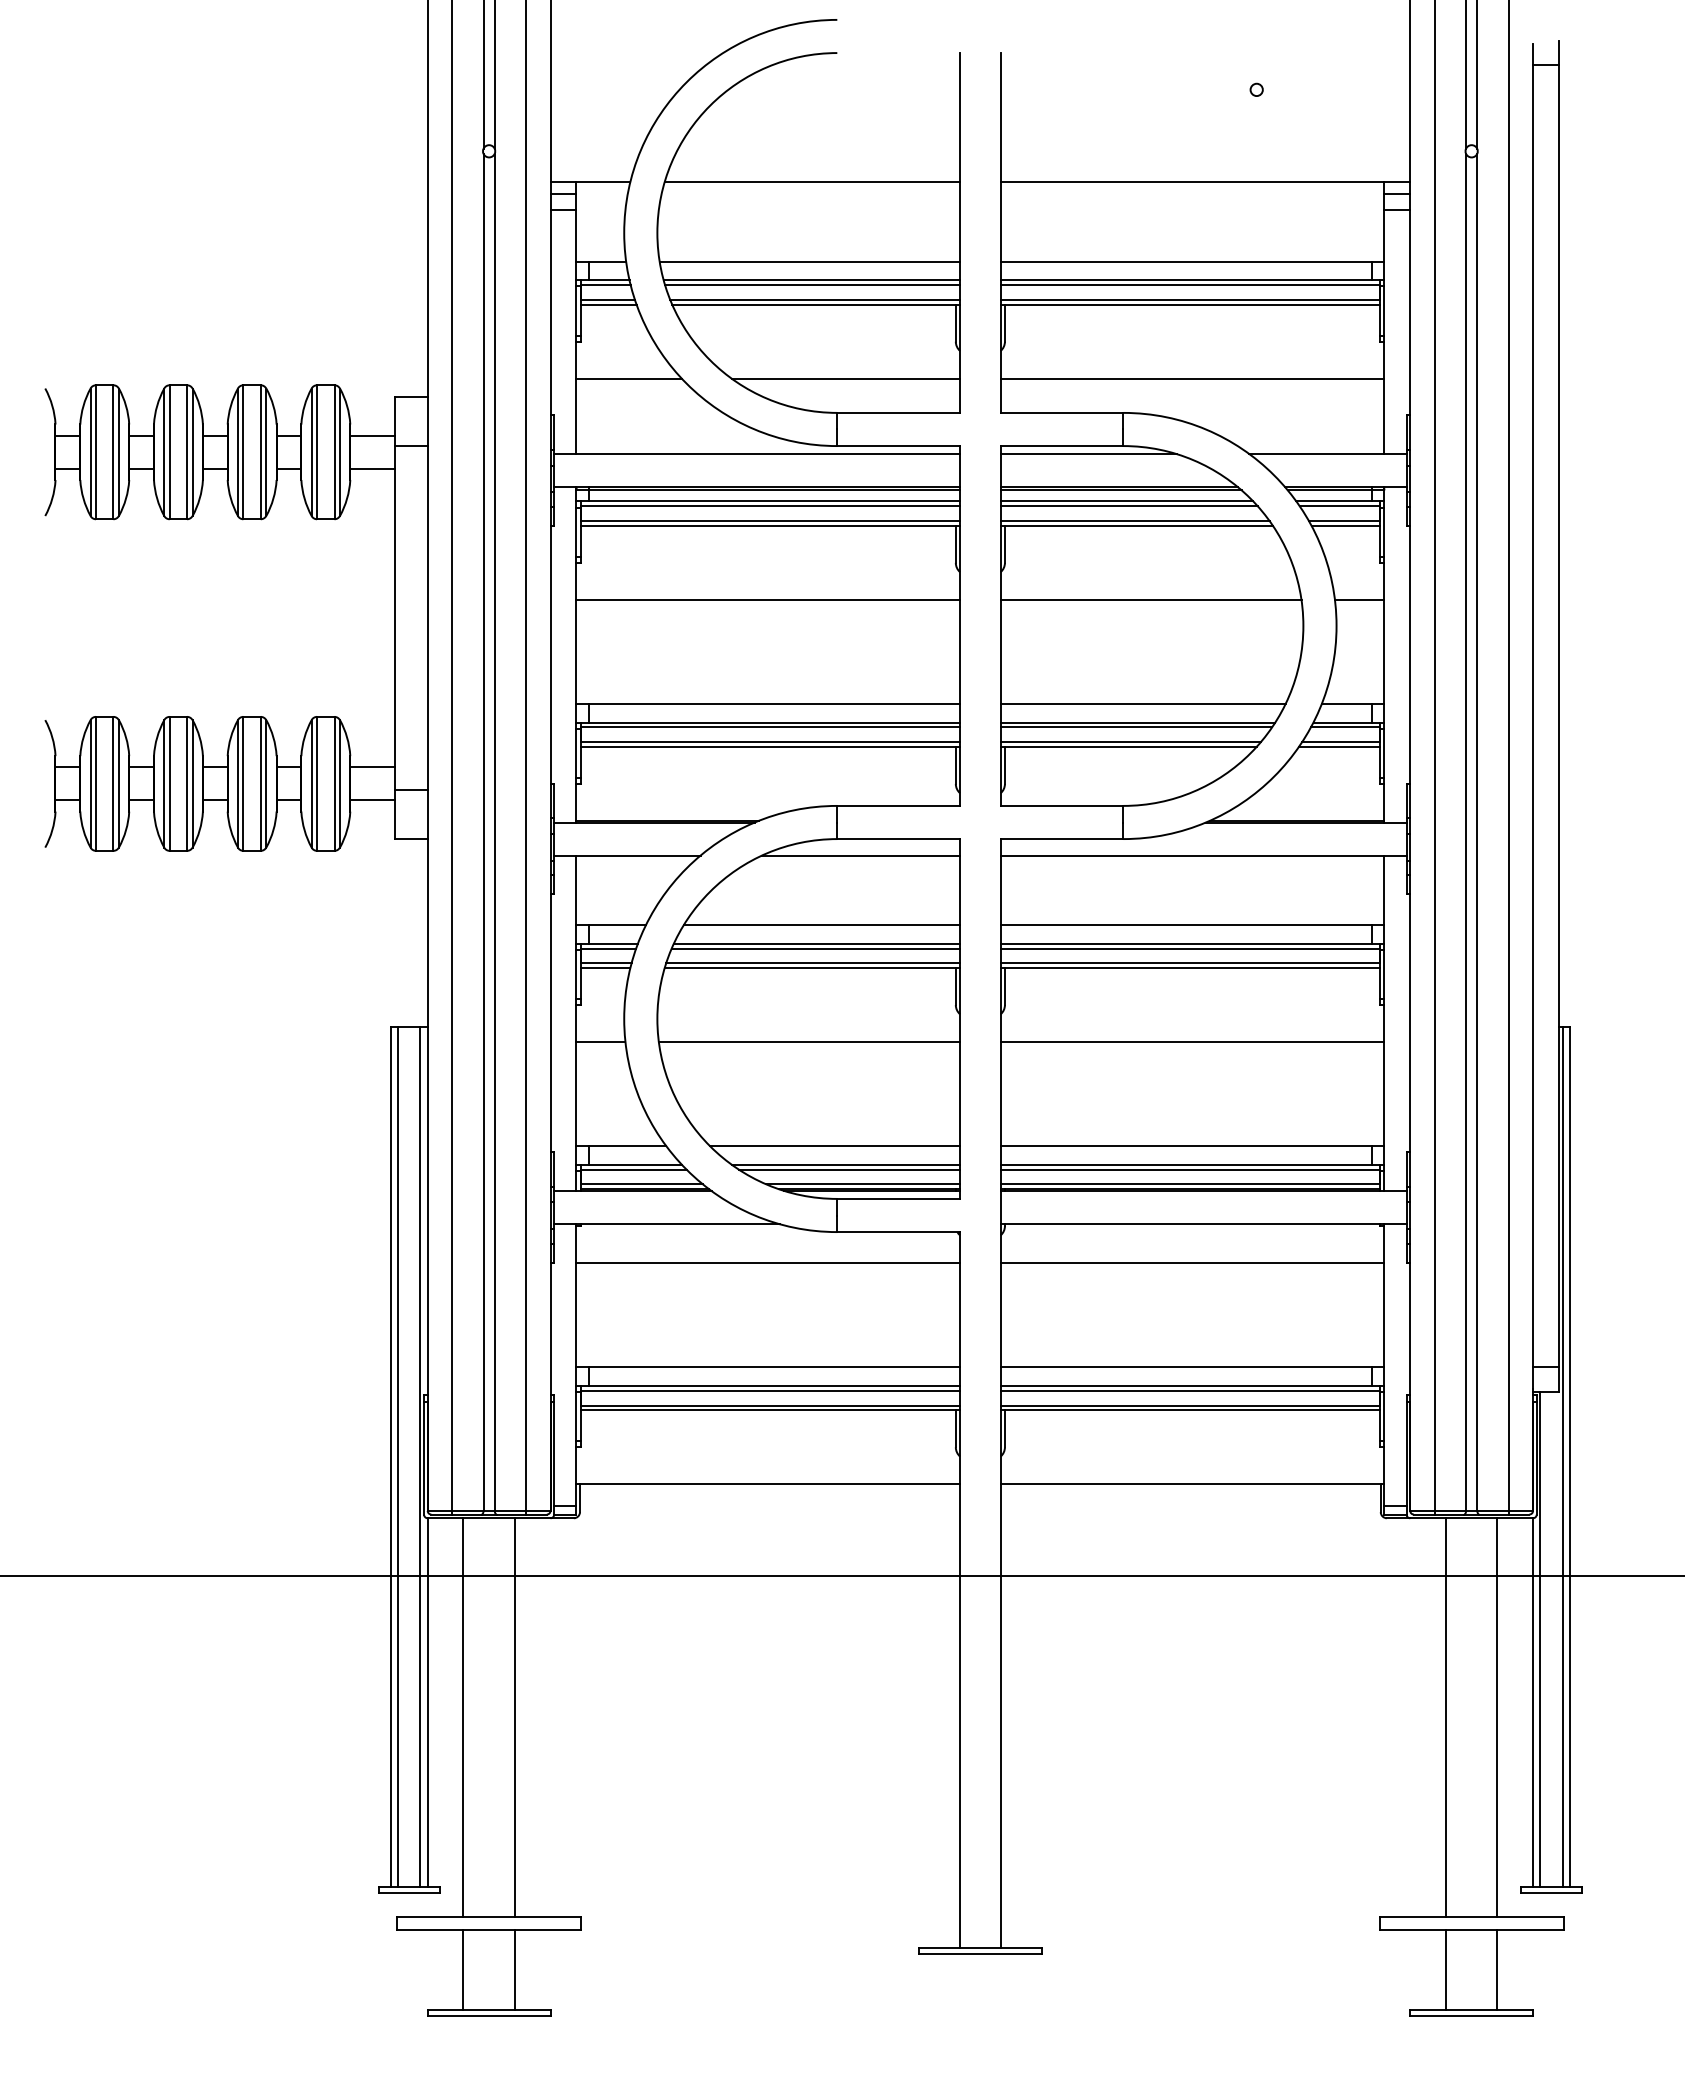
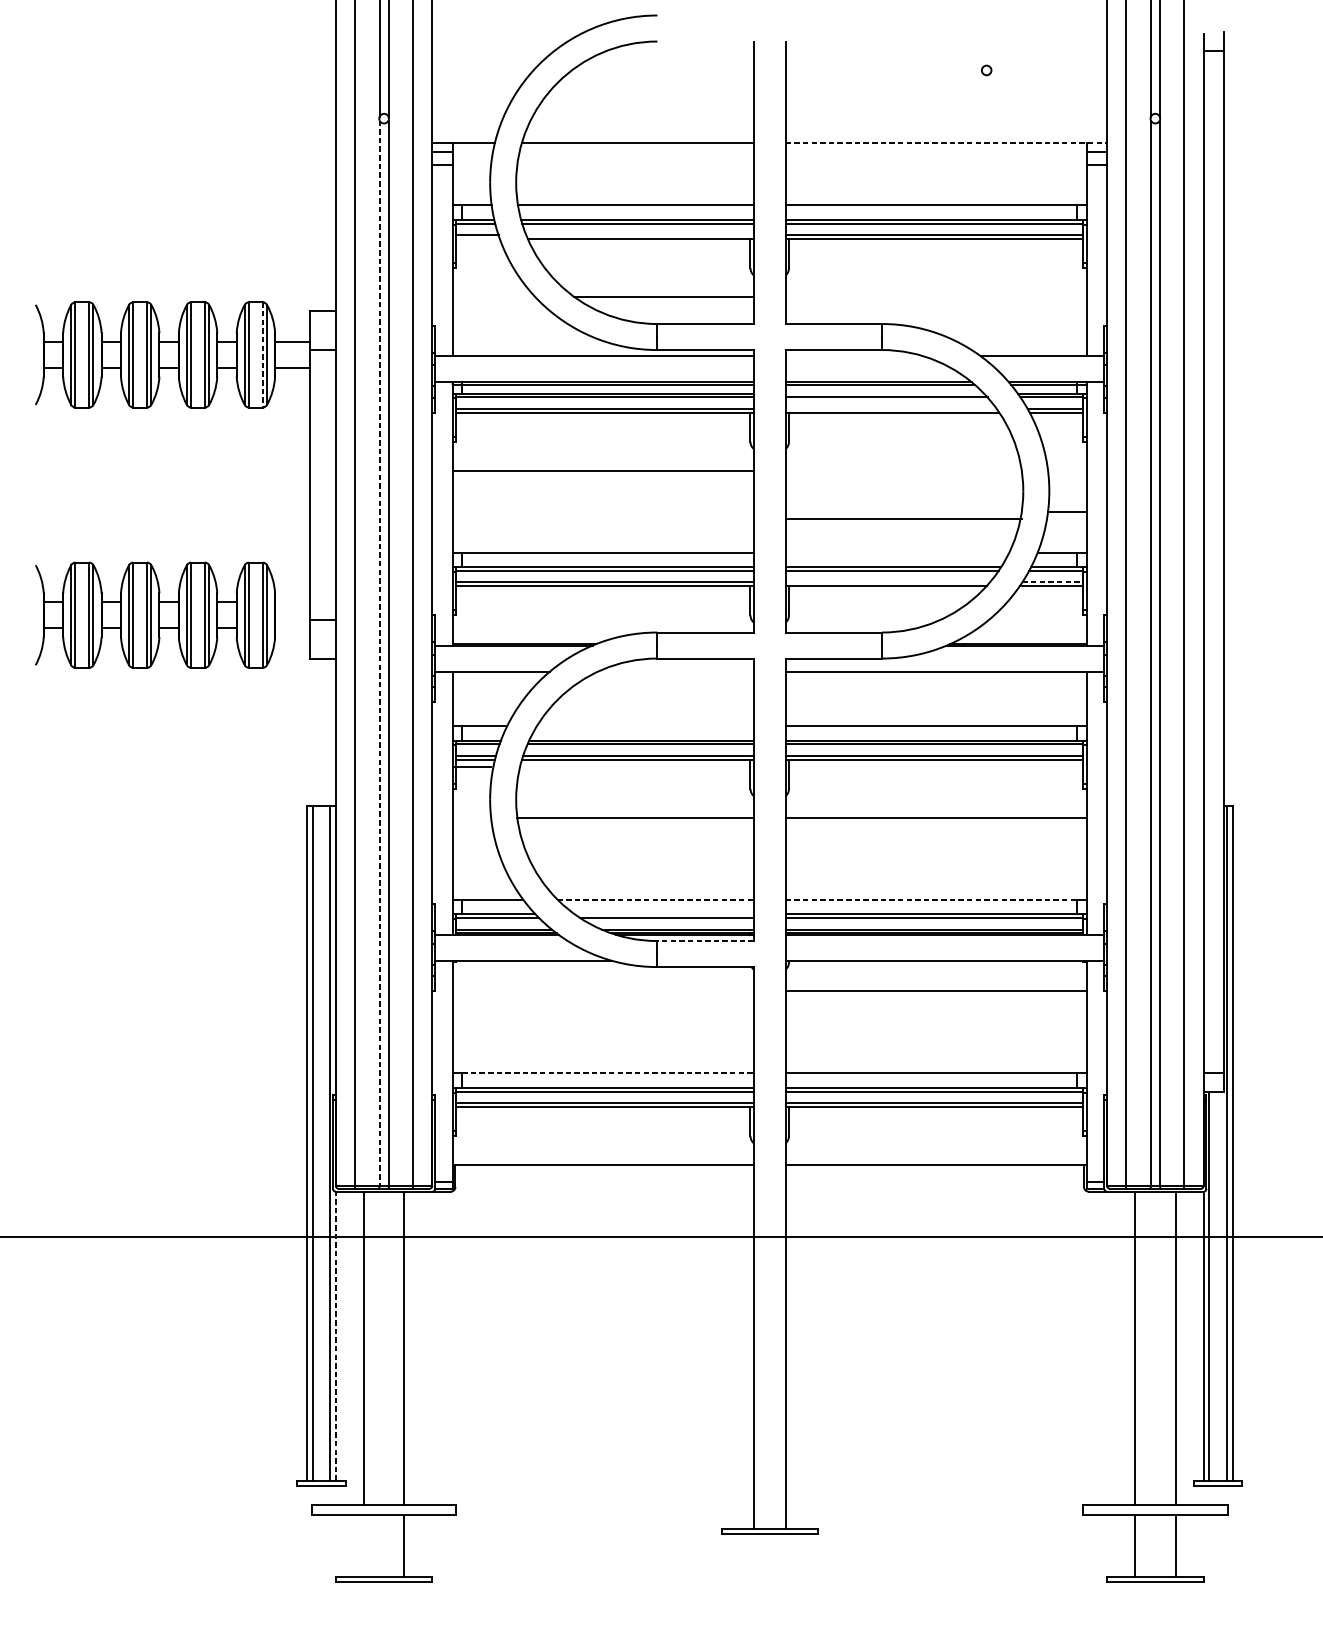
line: (1205, 182) -> (946, 143), solid -> dashed
line: (815, 299) -> (640, 234), removed
line: (608, 304) -> (477, 238), removed
line: (628, 378) -> (493, 297), removed
line: (1192, 378) -> (936, 297), removed
line: (334, 452) -> (262, 355), solid -> dashed
line: (1088, 454) -> (854, 356), removed
line: (1126, 501) -> (884, 393), removed
line: (1134, 521) -> (890, 409), removed
line: (1150, 599) -> (903, 518), moved
line: (1359, 599) -> (1067, 512), moved
line: (1142, 704) -> (897, 552), removed
line: (1130, 742) -> (887, 582), removed
line: (1340, 742) -> (1052, 582), solid -> dashed
line: (372, 767) -> (292, 602), removed
line: (372, 800) -> (292, 628), removed
line: (483, 832) -> (379, 653), solid -> dashed
line: (860, 855) -> (675, 671), removed
line: (821, 925) -> (645, 726), removed
line: (600, 1041) -> (471, 767), moved
line: (835, 1146) -> (656, 899), solid -> dashed
line: (1186, 1146) -> (931, 899), solid -> dashed
line: (845, 1164) -> (663, 914), removed
line: (898, 1198) -> (705, 940), solid -> dashed
line: (768, 1262) -> (603, 990), removed
line: (774, 1367) -> (608, 1073), solid -> dashed
line: (427, 1701) -> (335, 1335), solid -> dashed
line: (463, 1969) -> (363, 1545), removed

